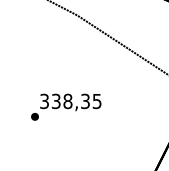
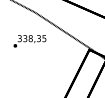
text: (65, 107) -> (29, 41), moved

